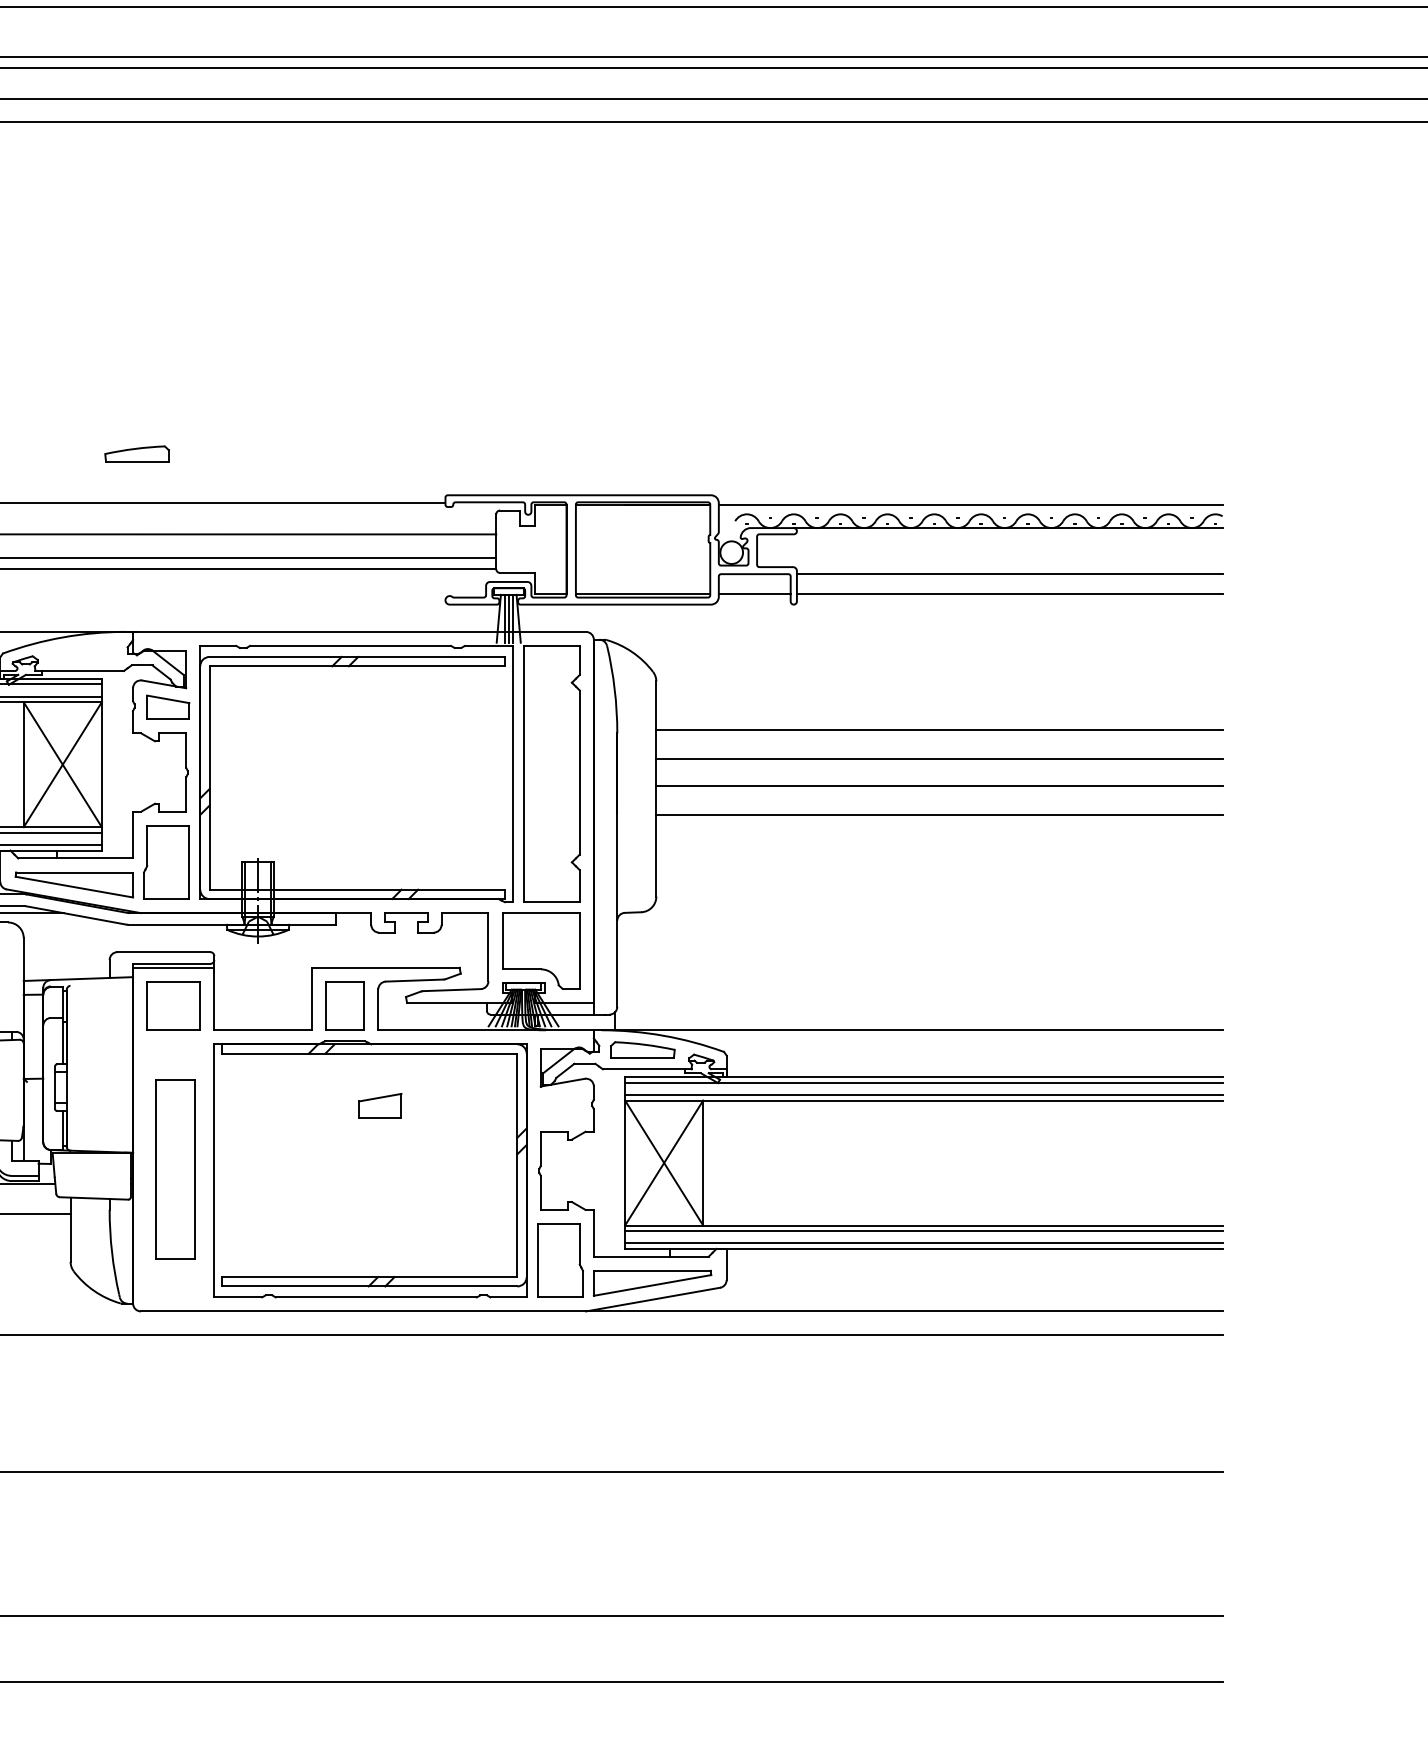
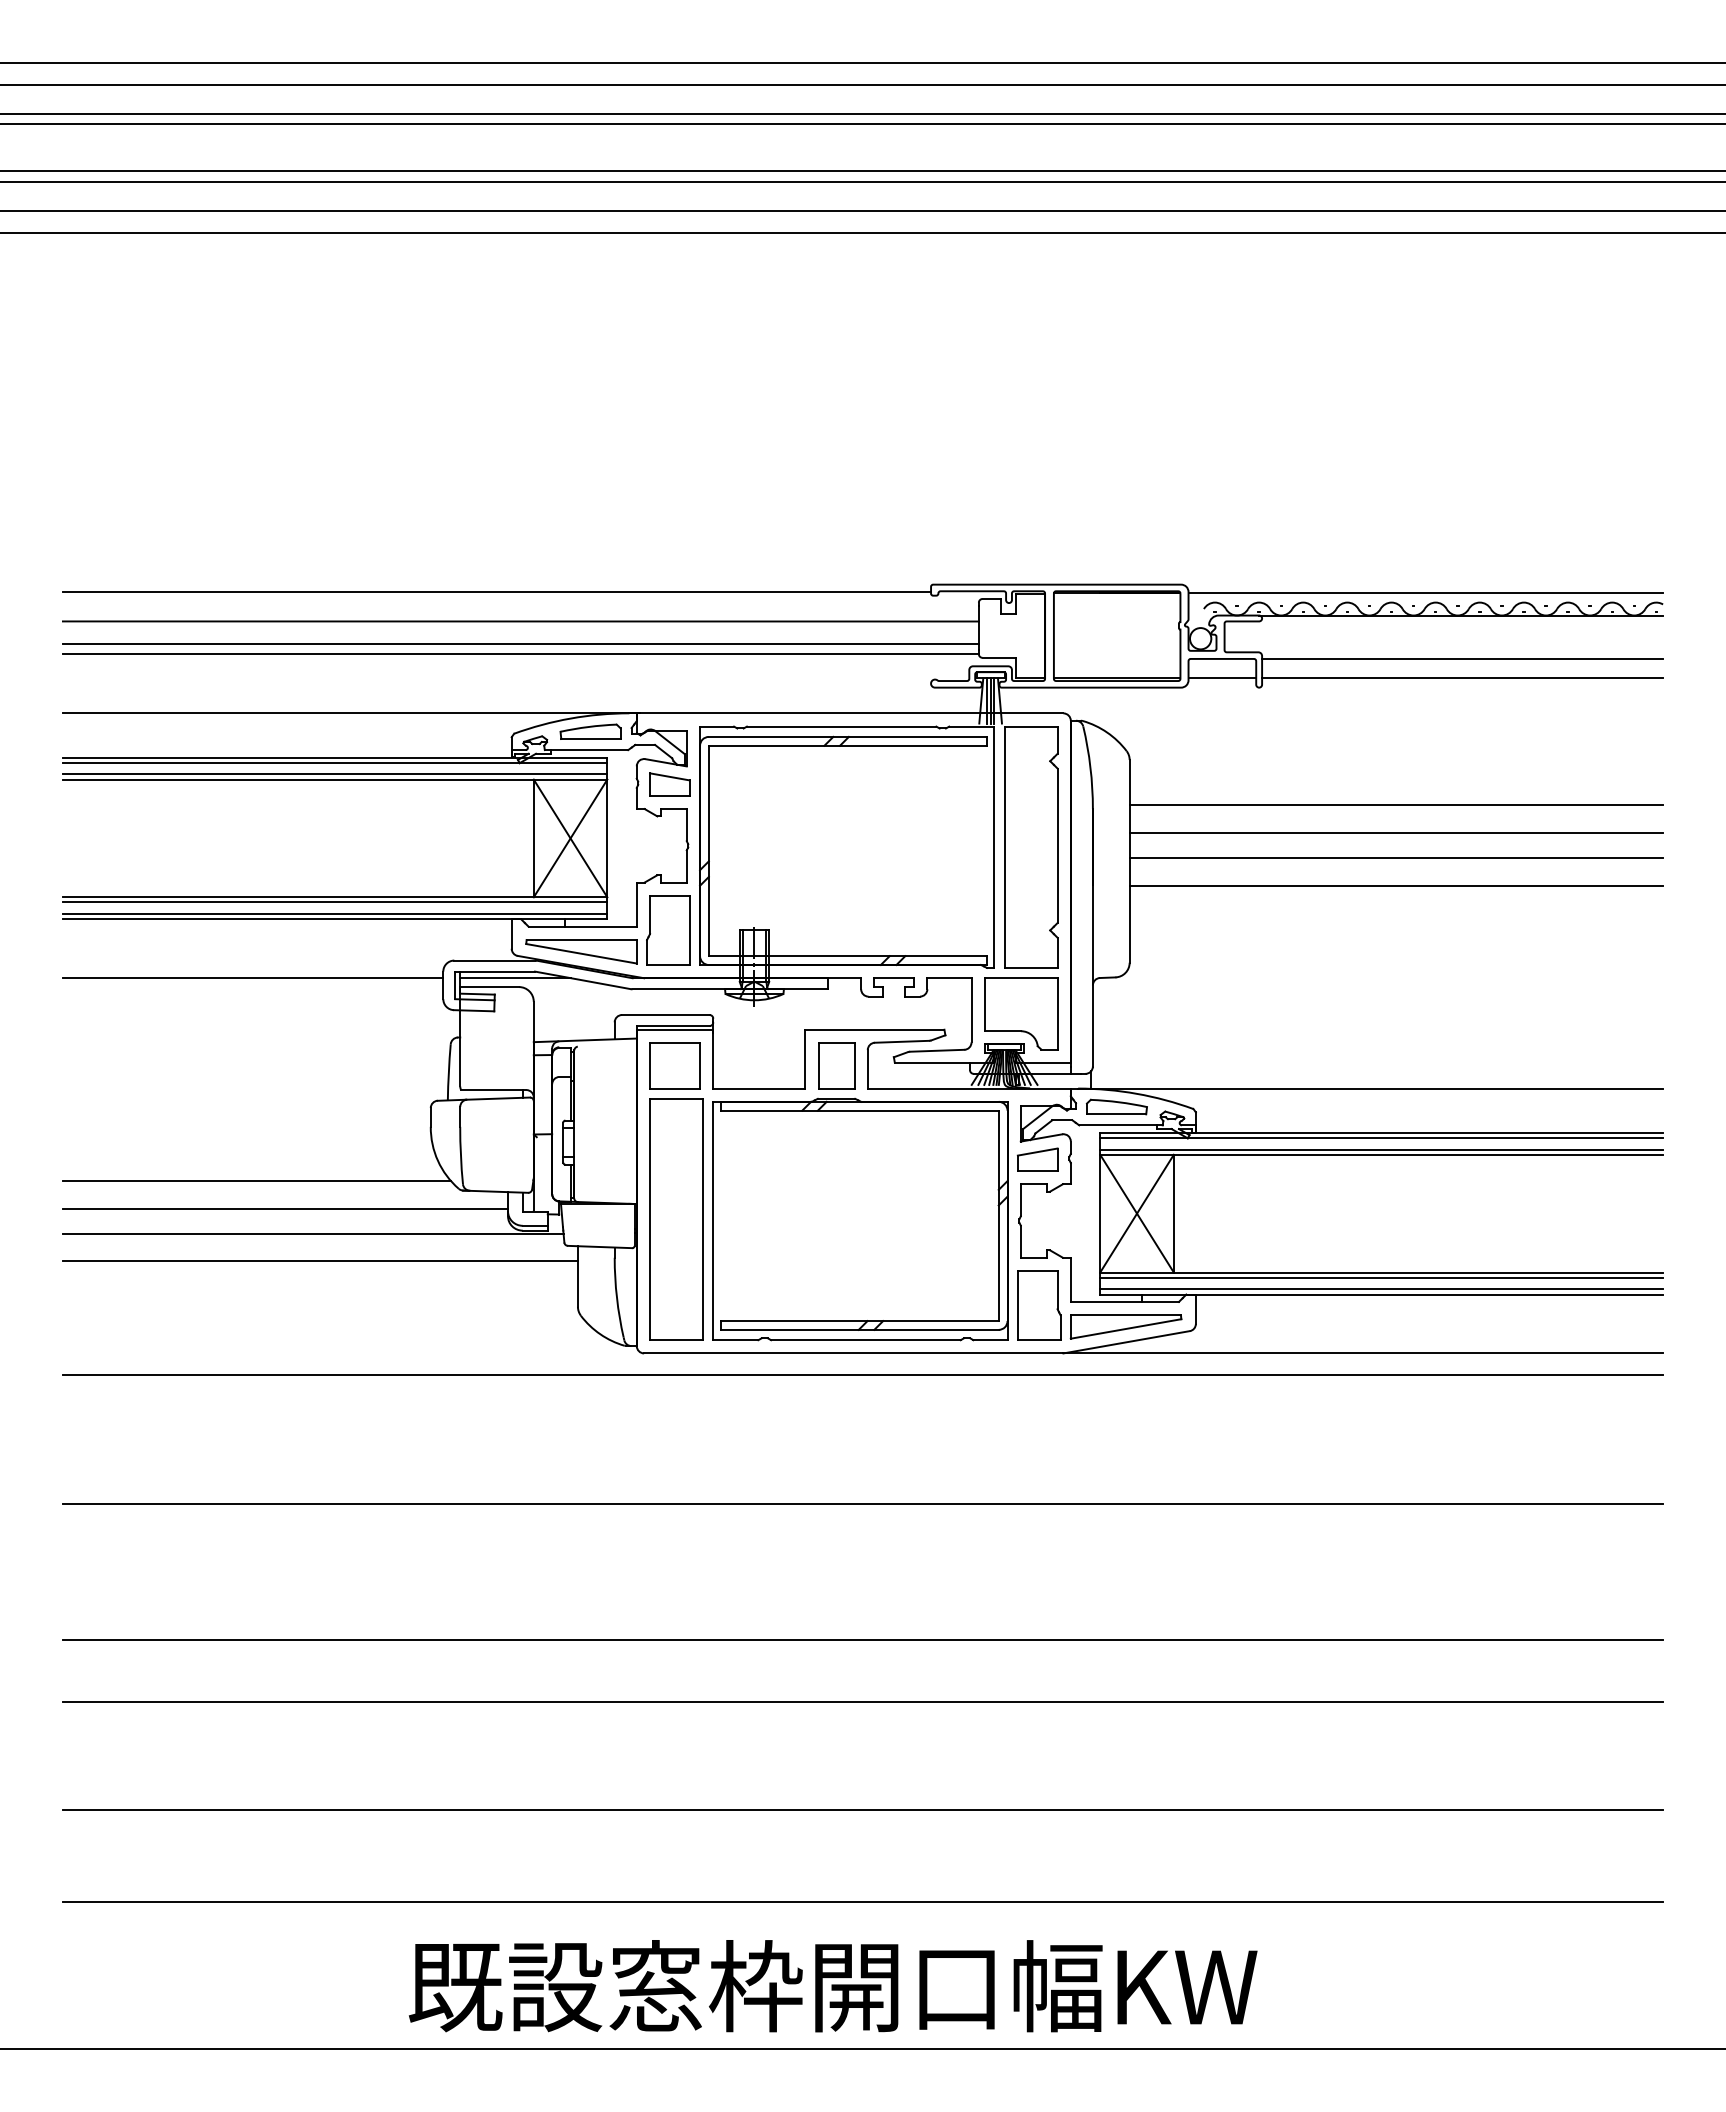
part: (137, 453) -> (590, 731), moved
part: (380, 1105) -> (1037, 1159), moved
part: (175, 1169) -> (676, 1219), size x1.43

